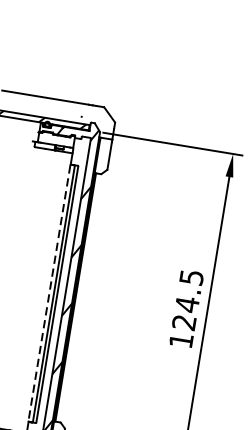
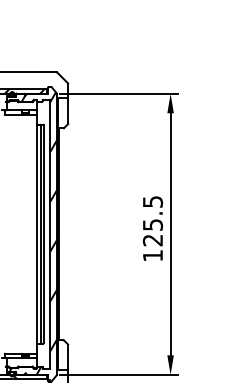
line: (48, 293) -> (36, 234), dashed -> solid
text: (187, 304) -> (153, 224), 124.5 -> 125.5

